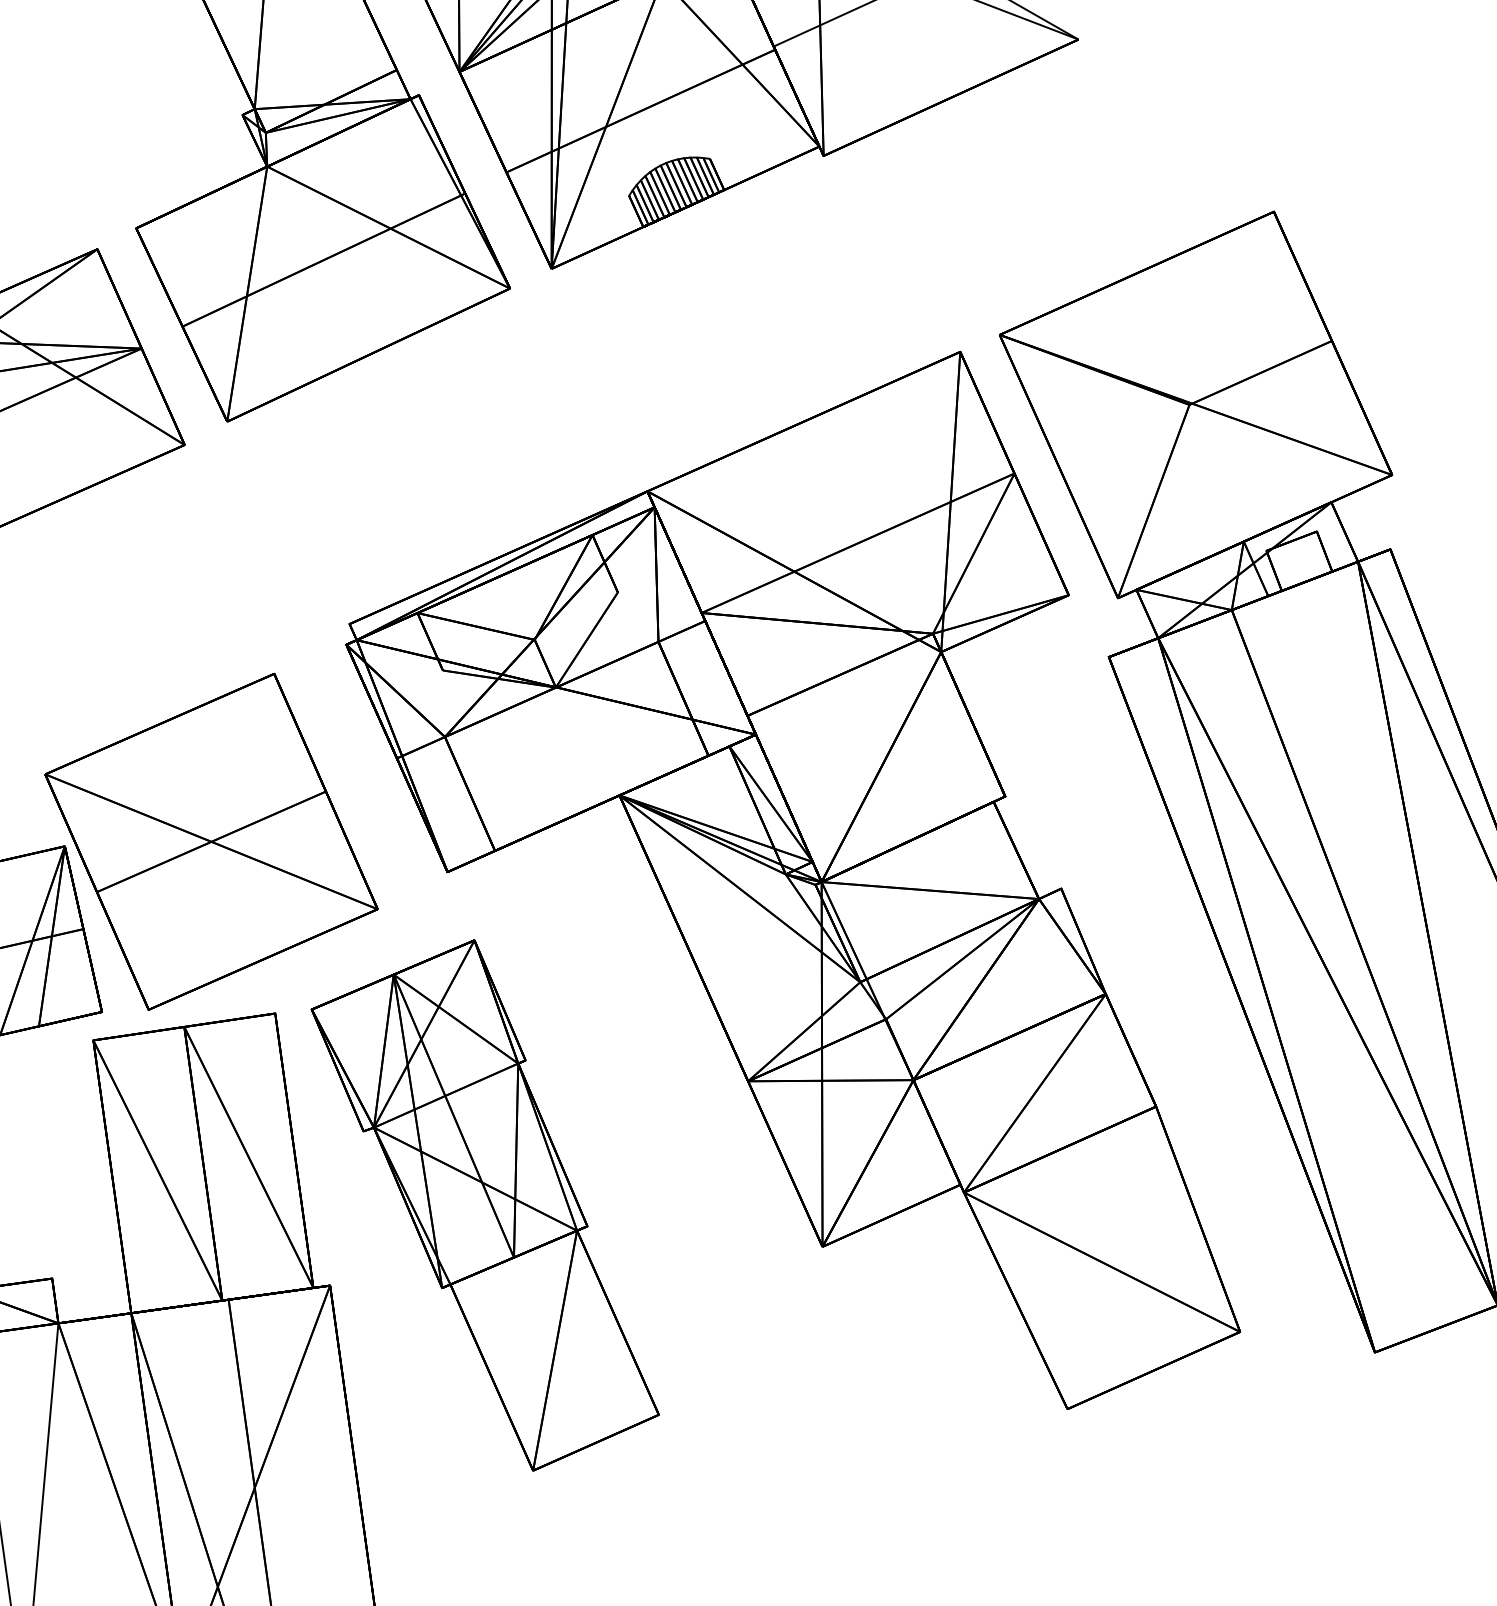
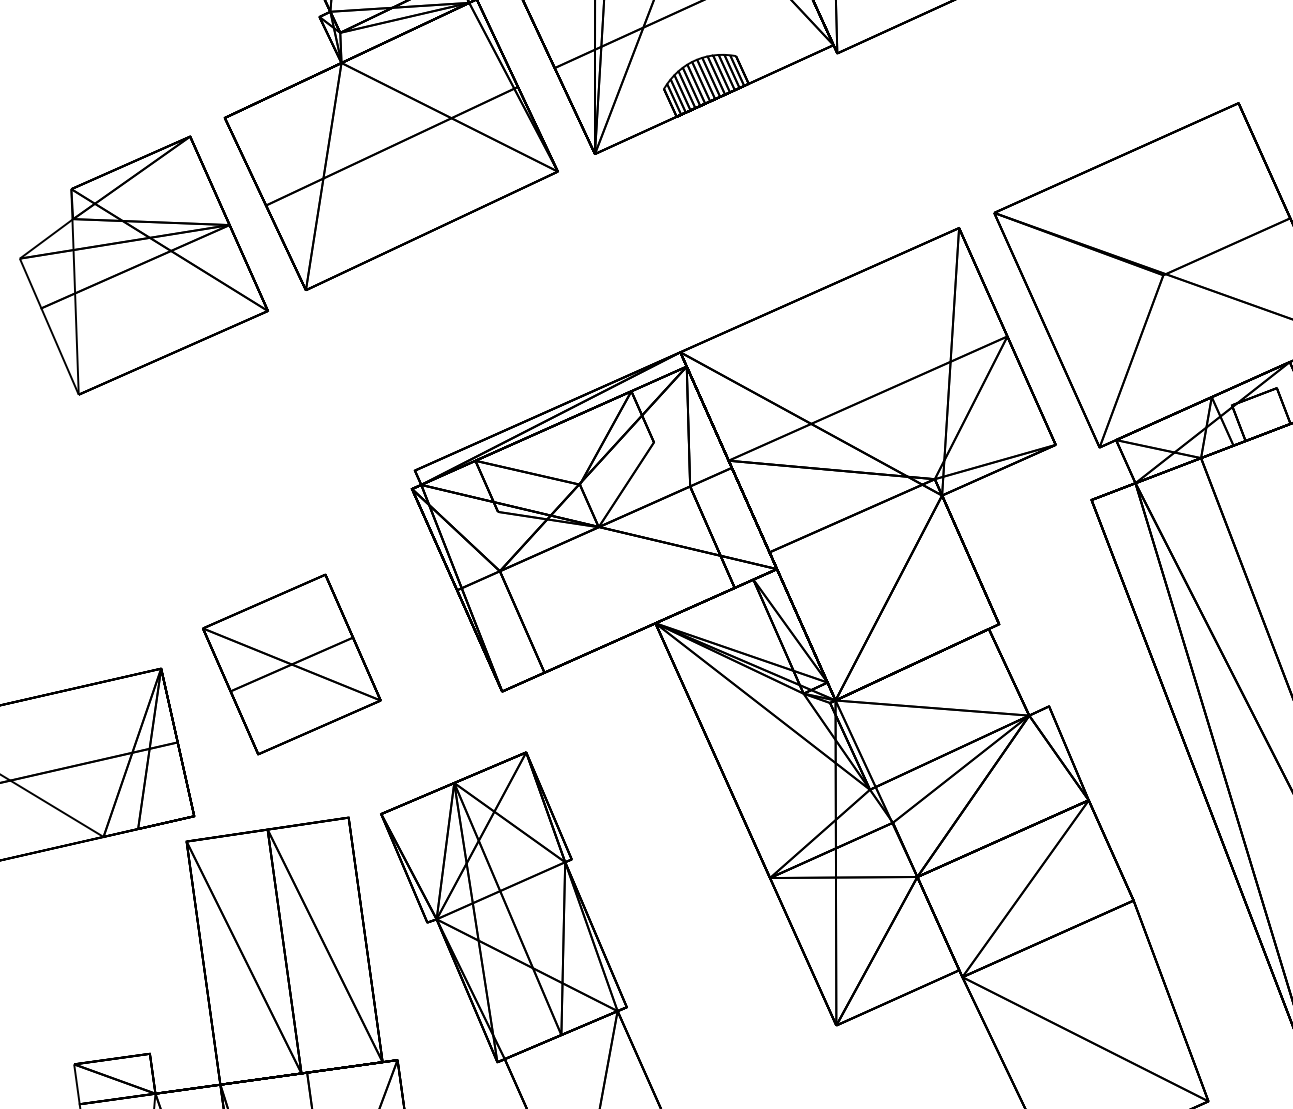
part: (211, 841) -> (291, 664), size x0.6

